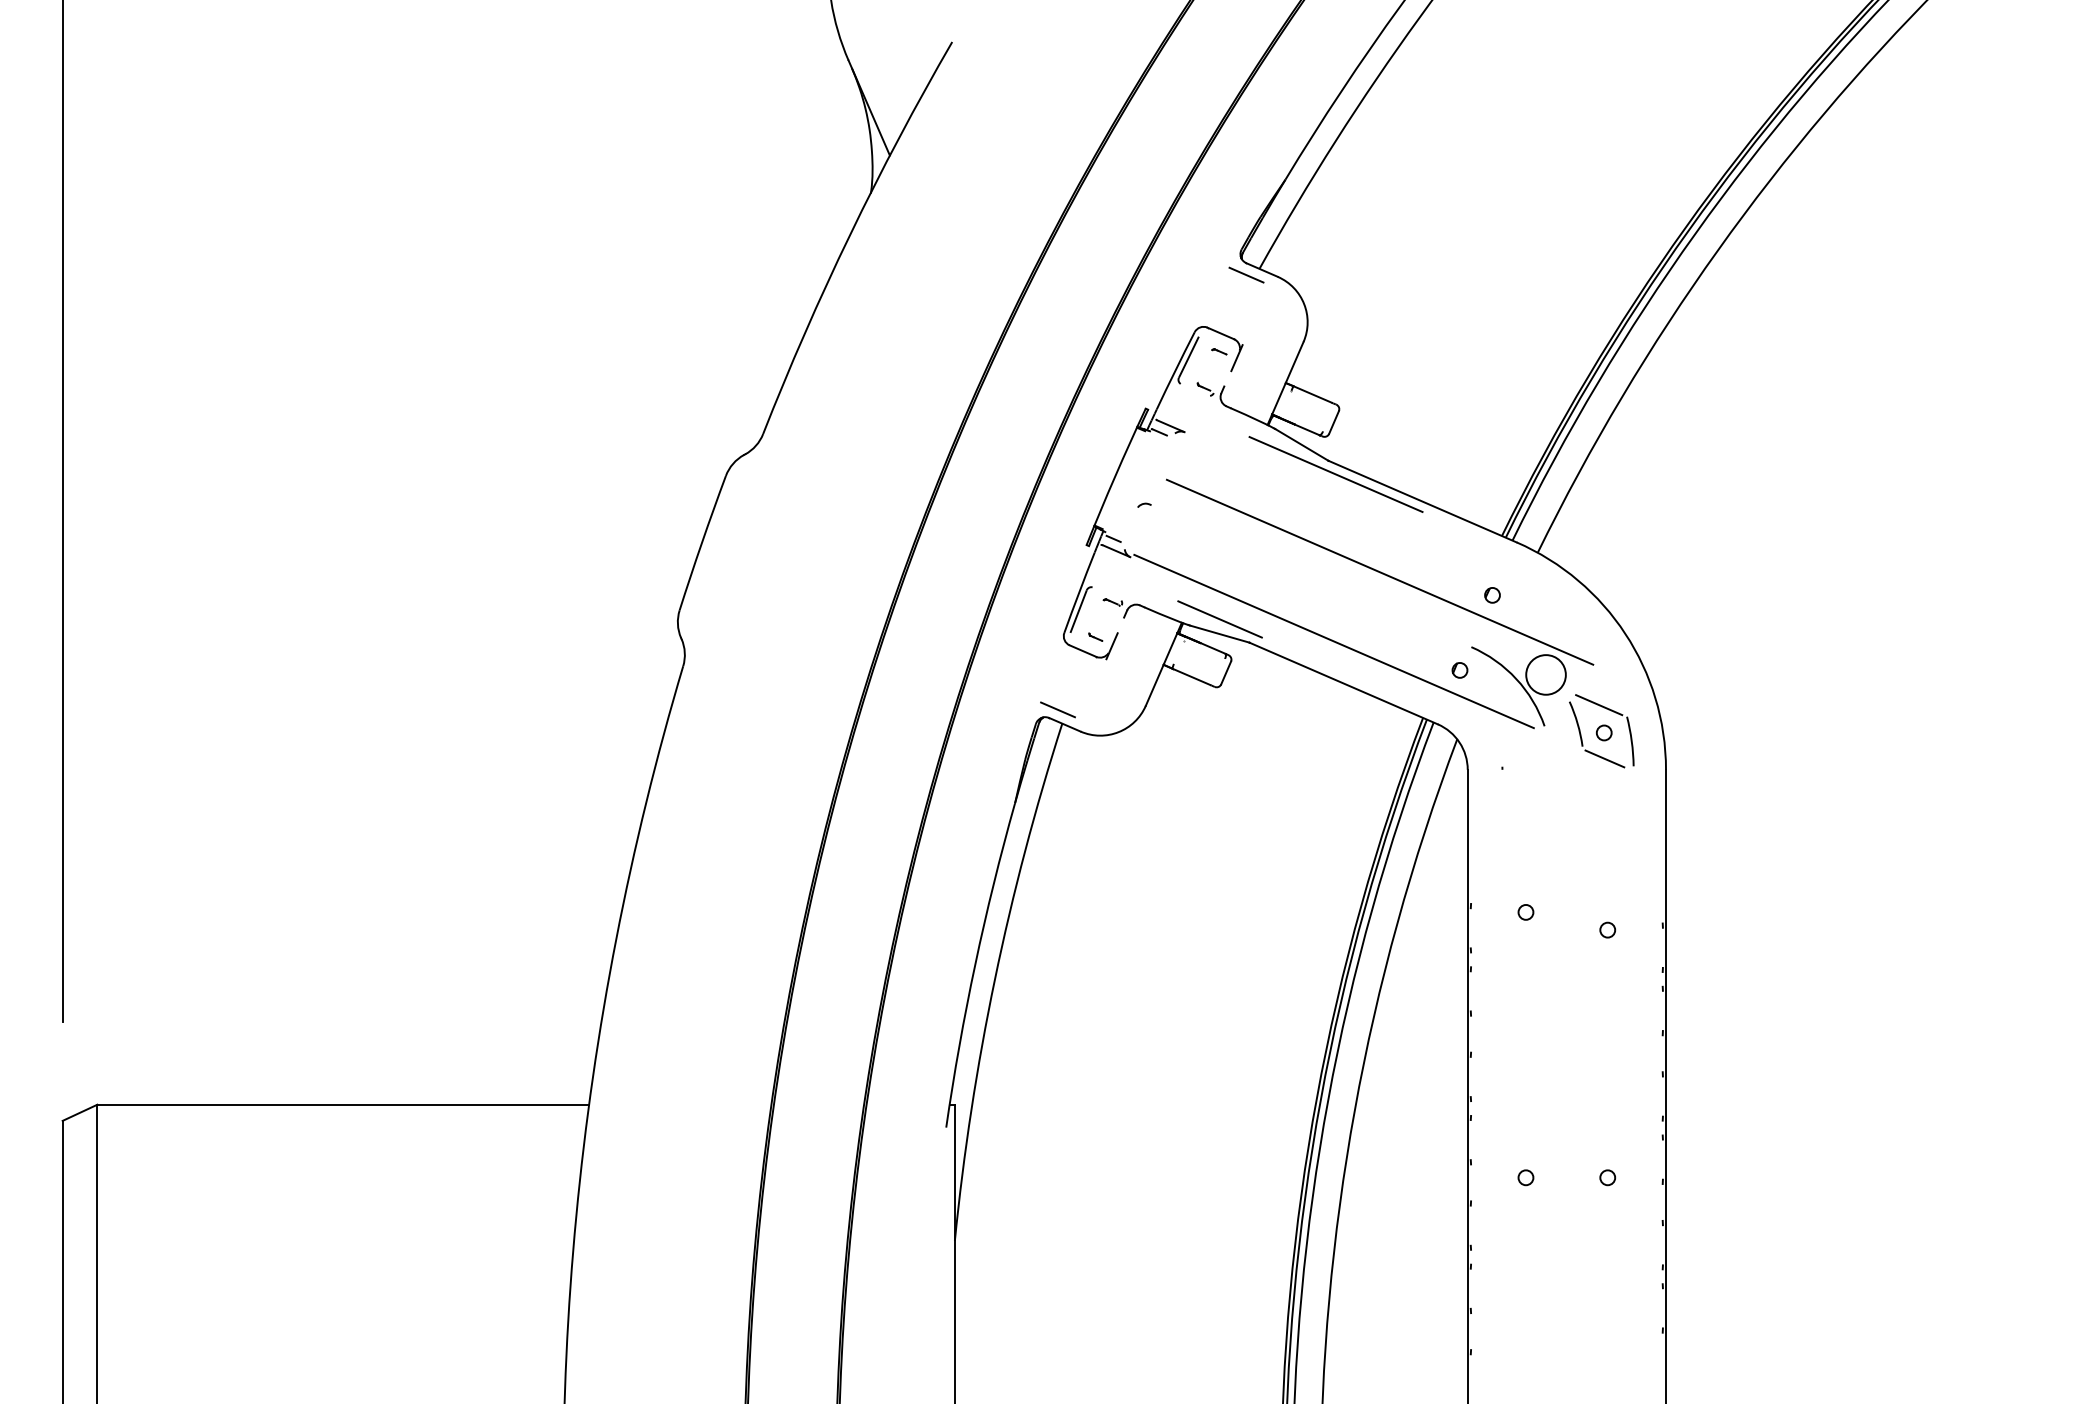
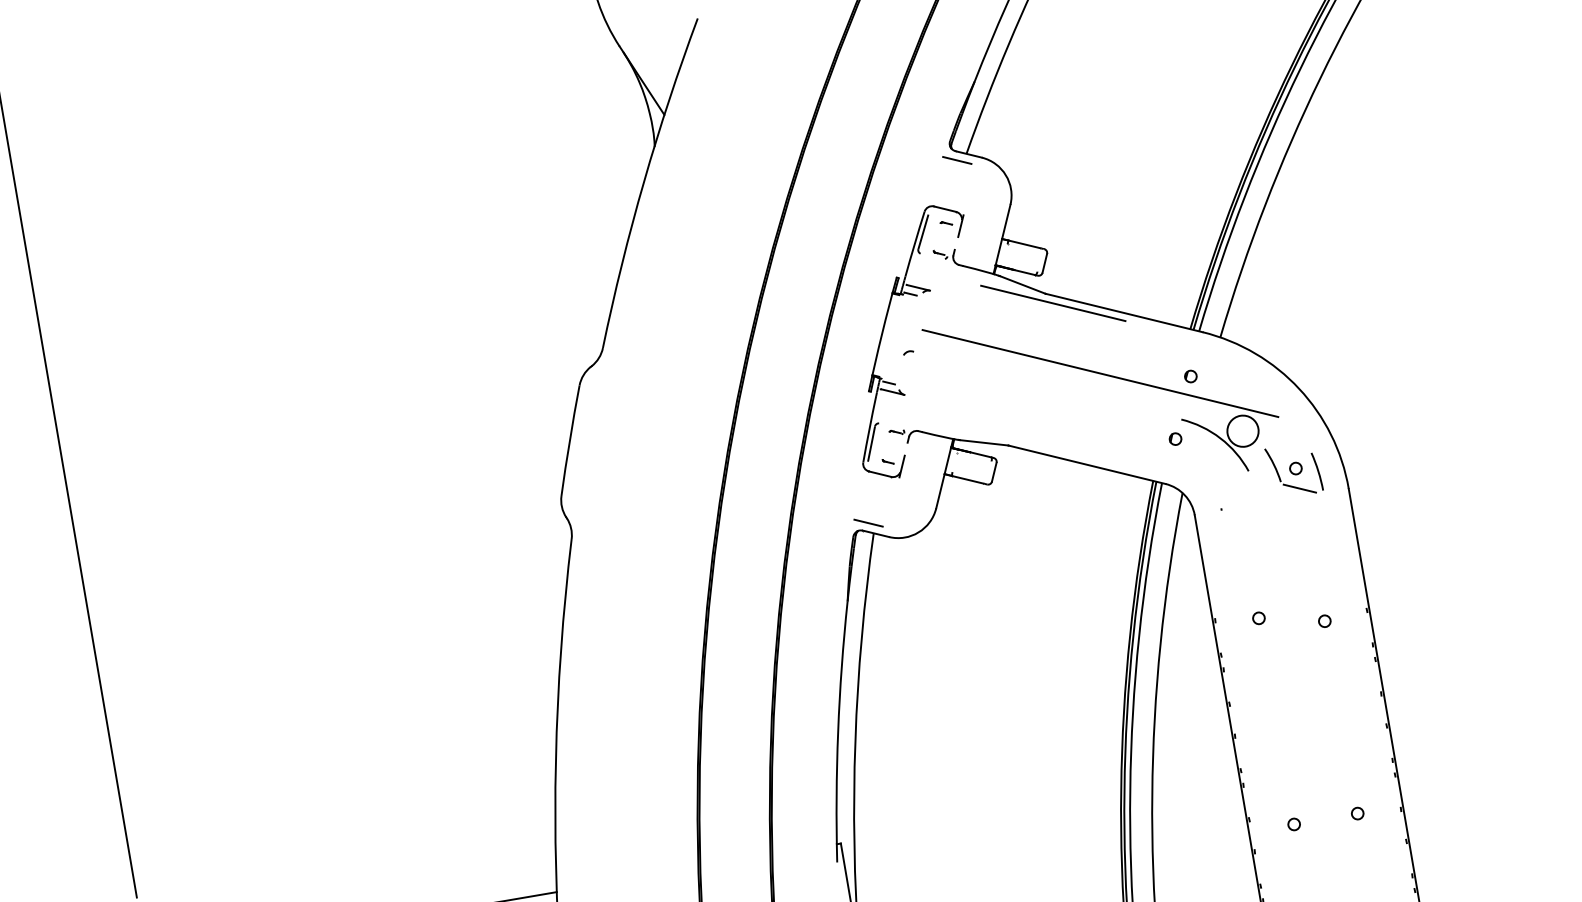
line: (1219, 619) -> (982, 431), removed
line: (1333, 641) -> (1073, 433), removed
line: (1599, 705) -> (1288, 447), removed

